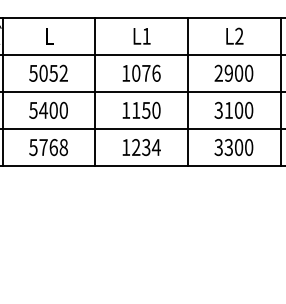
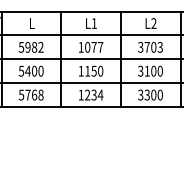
text: (49, 71) -> (31, 46), 5052 -> 5982
text: (156, 71) -> (100, 46), 1076 -> 1077
text: (233, 73) -> (150, 47), 2900 -> 3703

